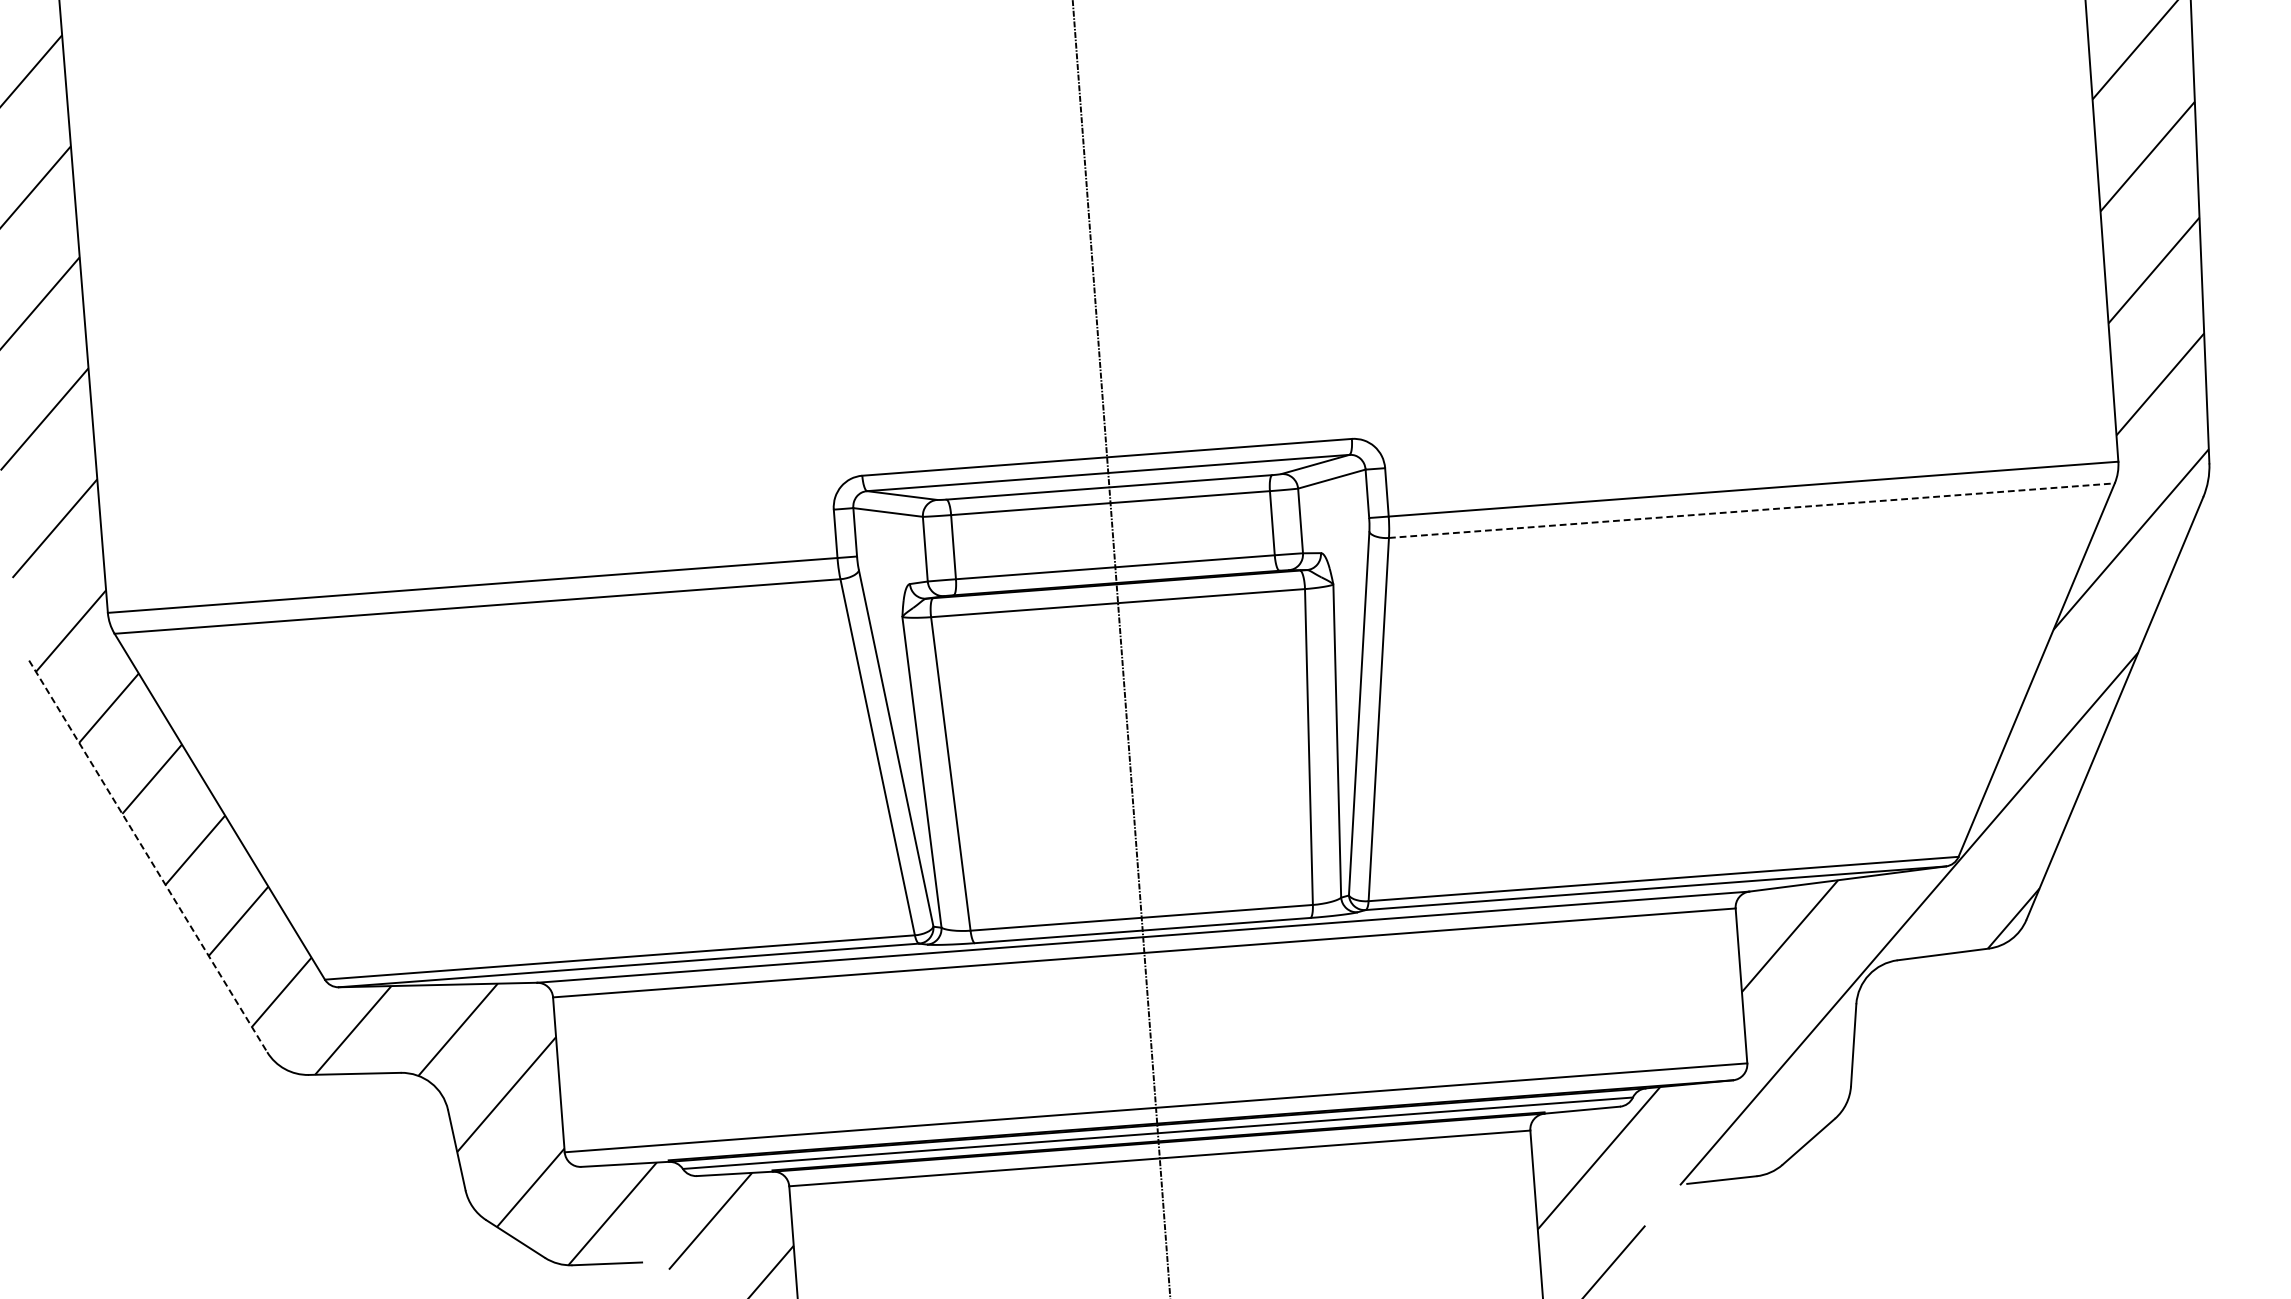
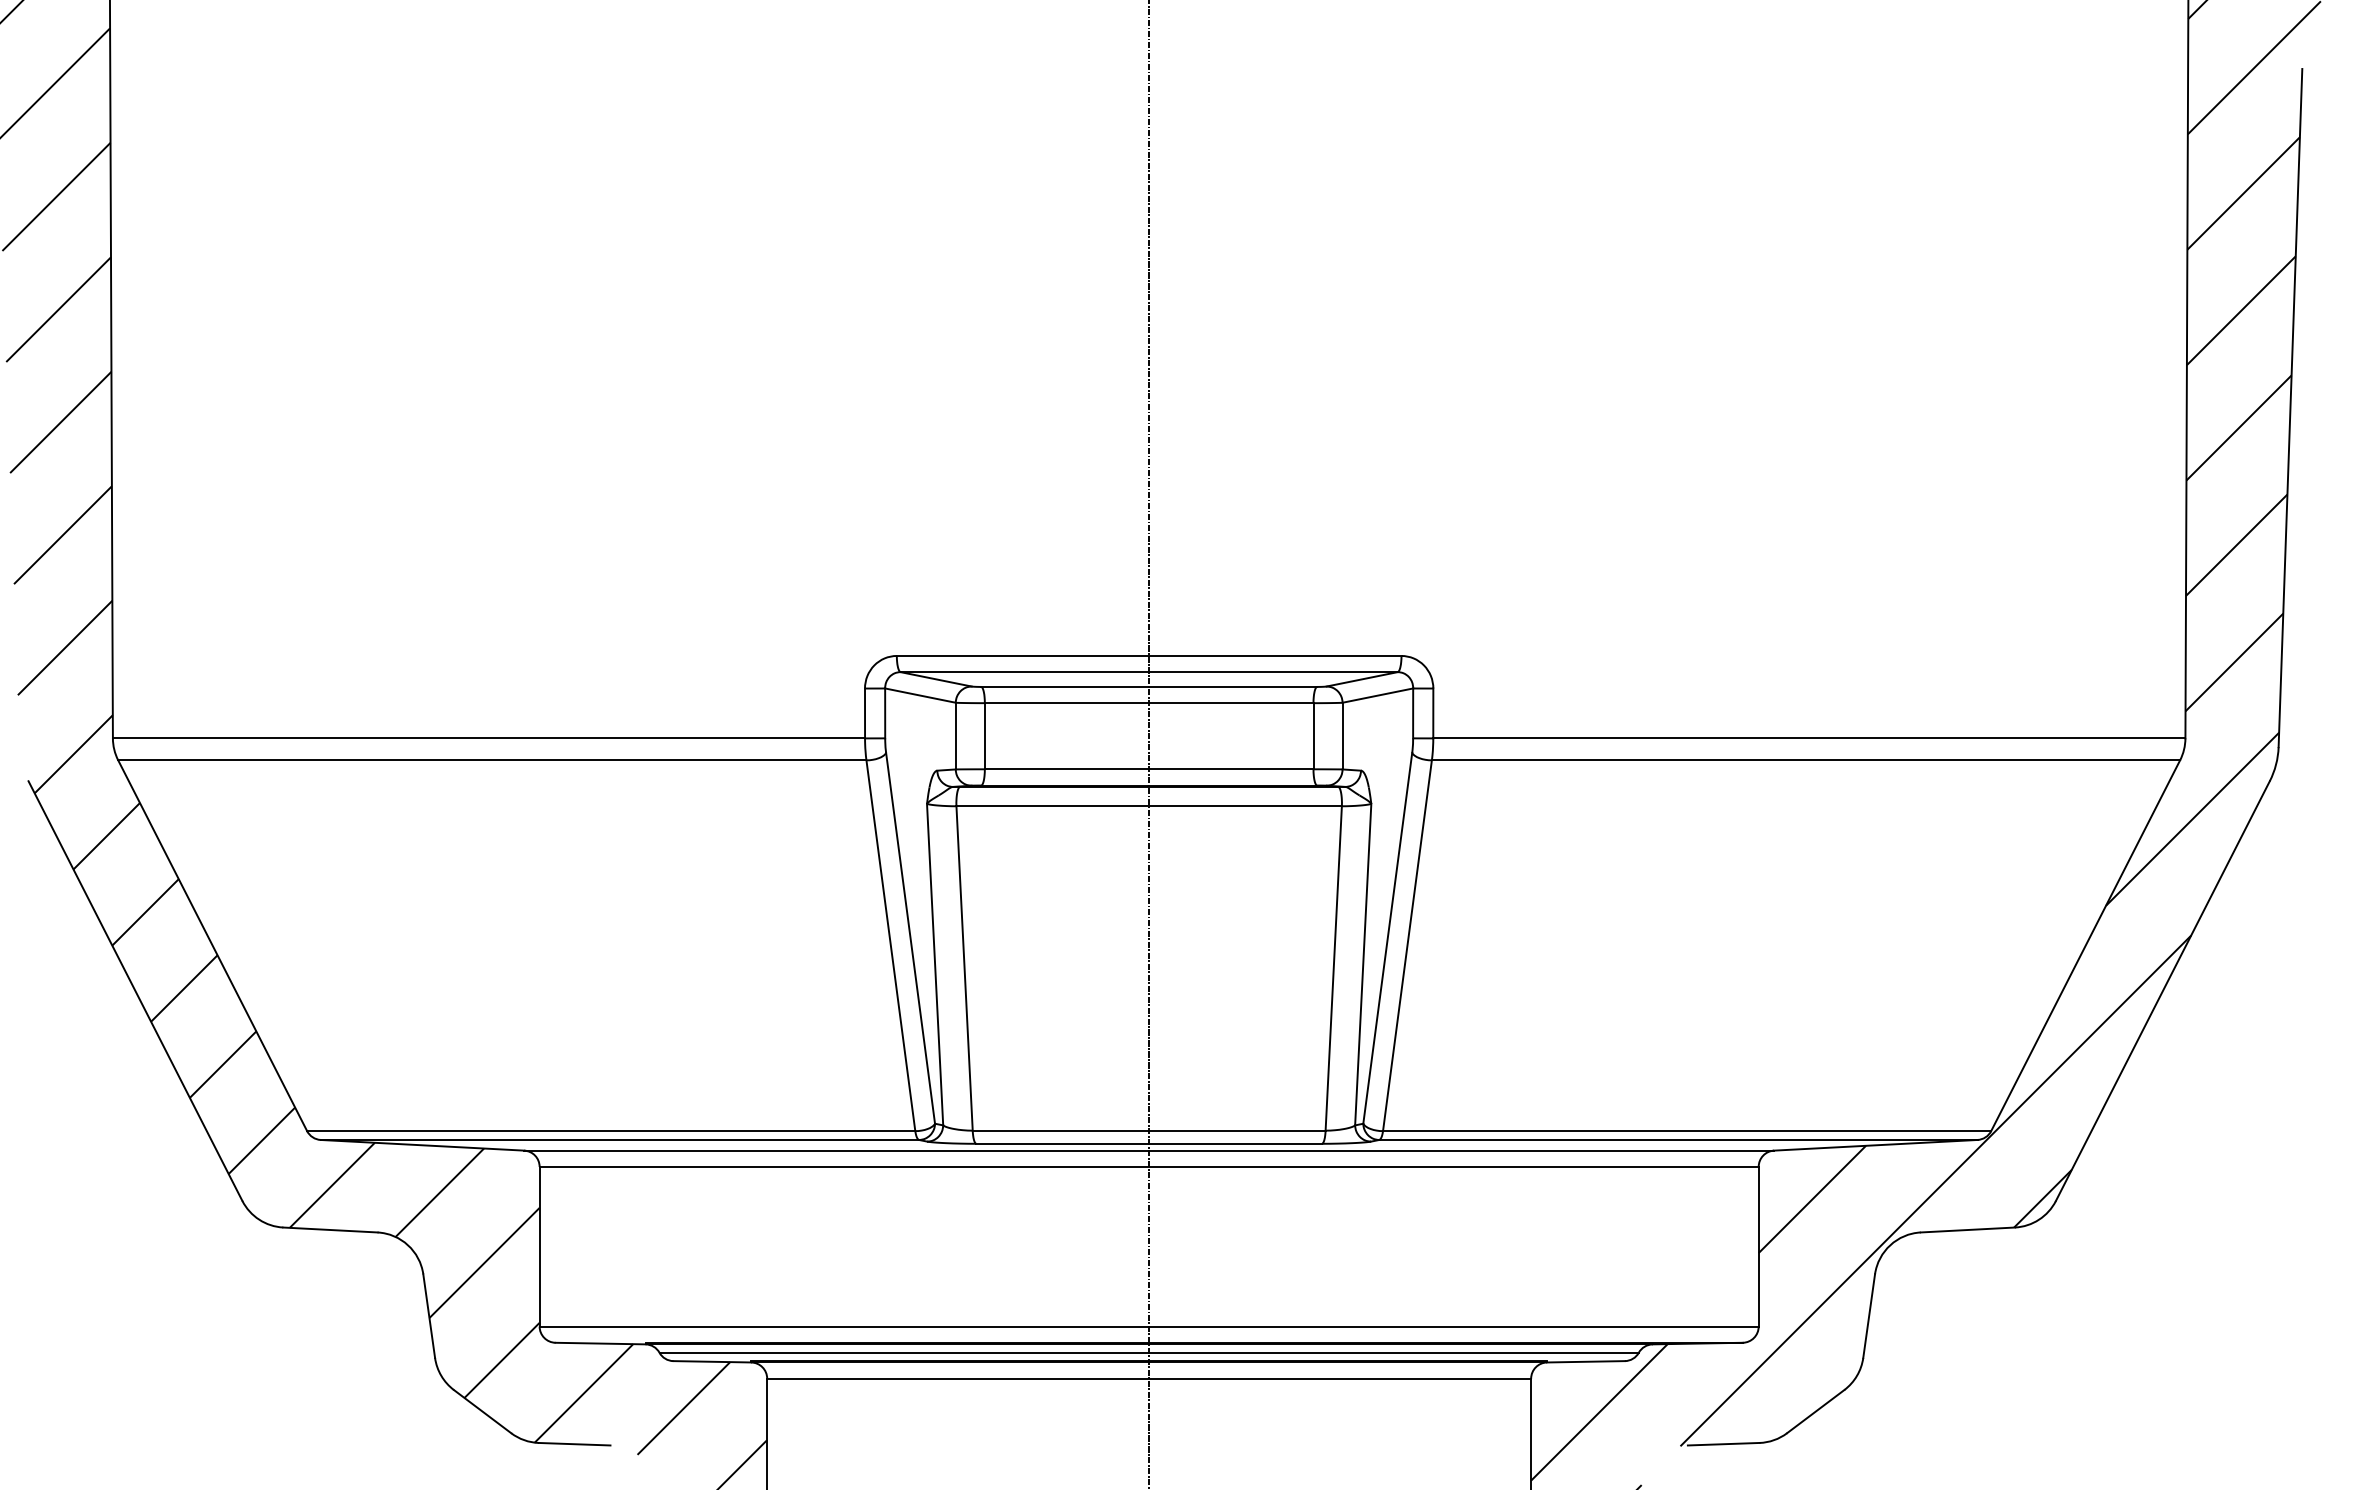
line: (1752, 510) -> (1806, 760), dashed -> solid
line: (148, 856) -> (135, 991), dashed -> solid

